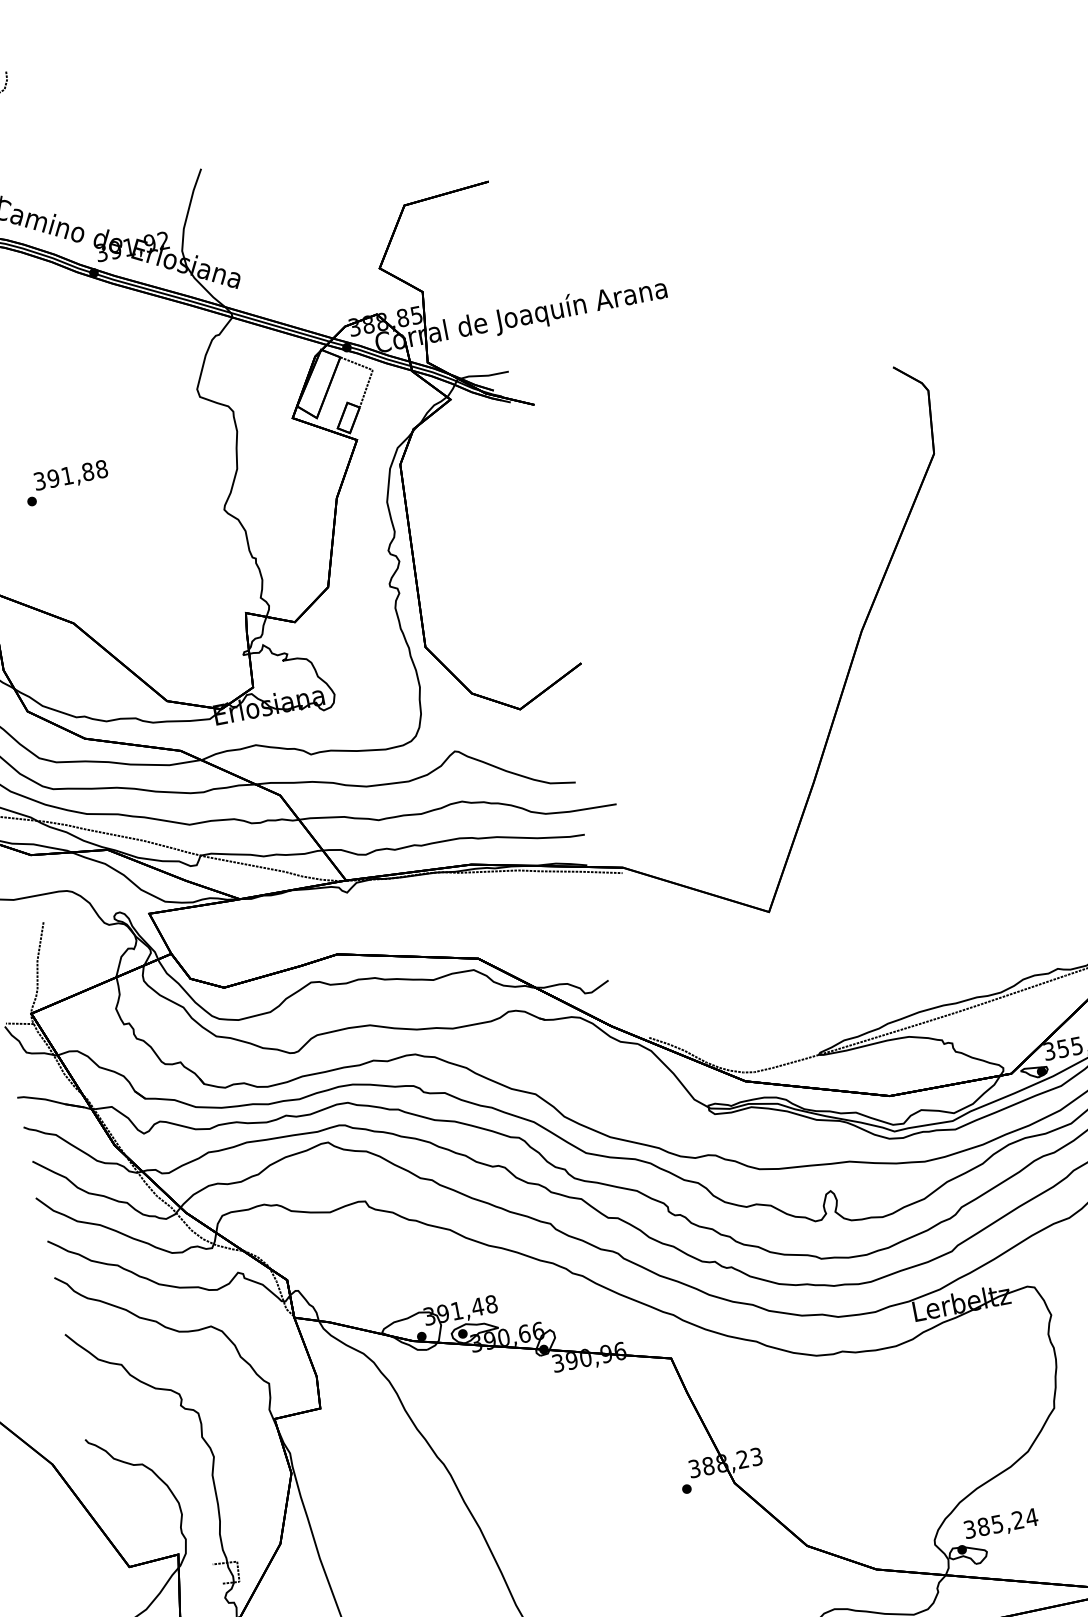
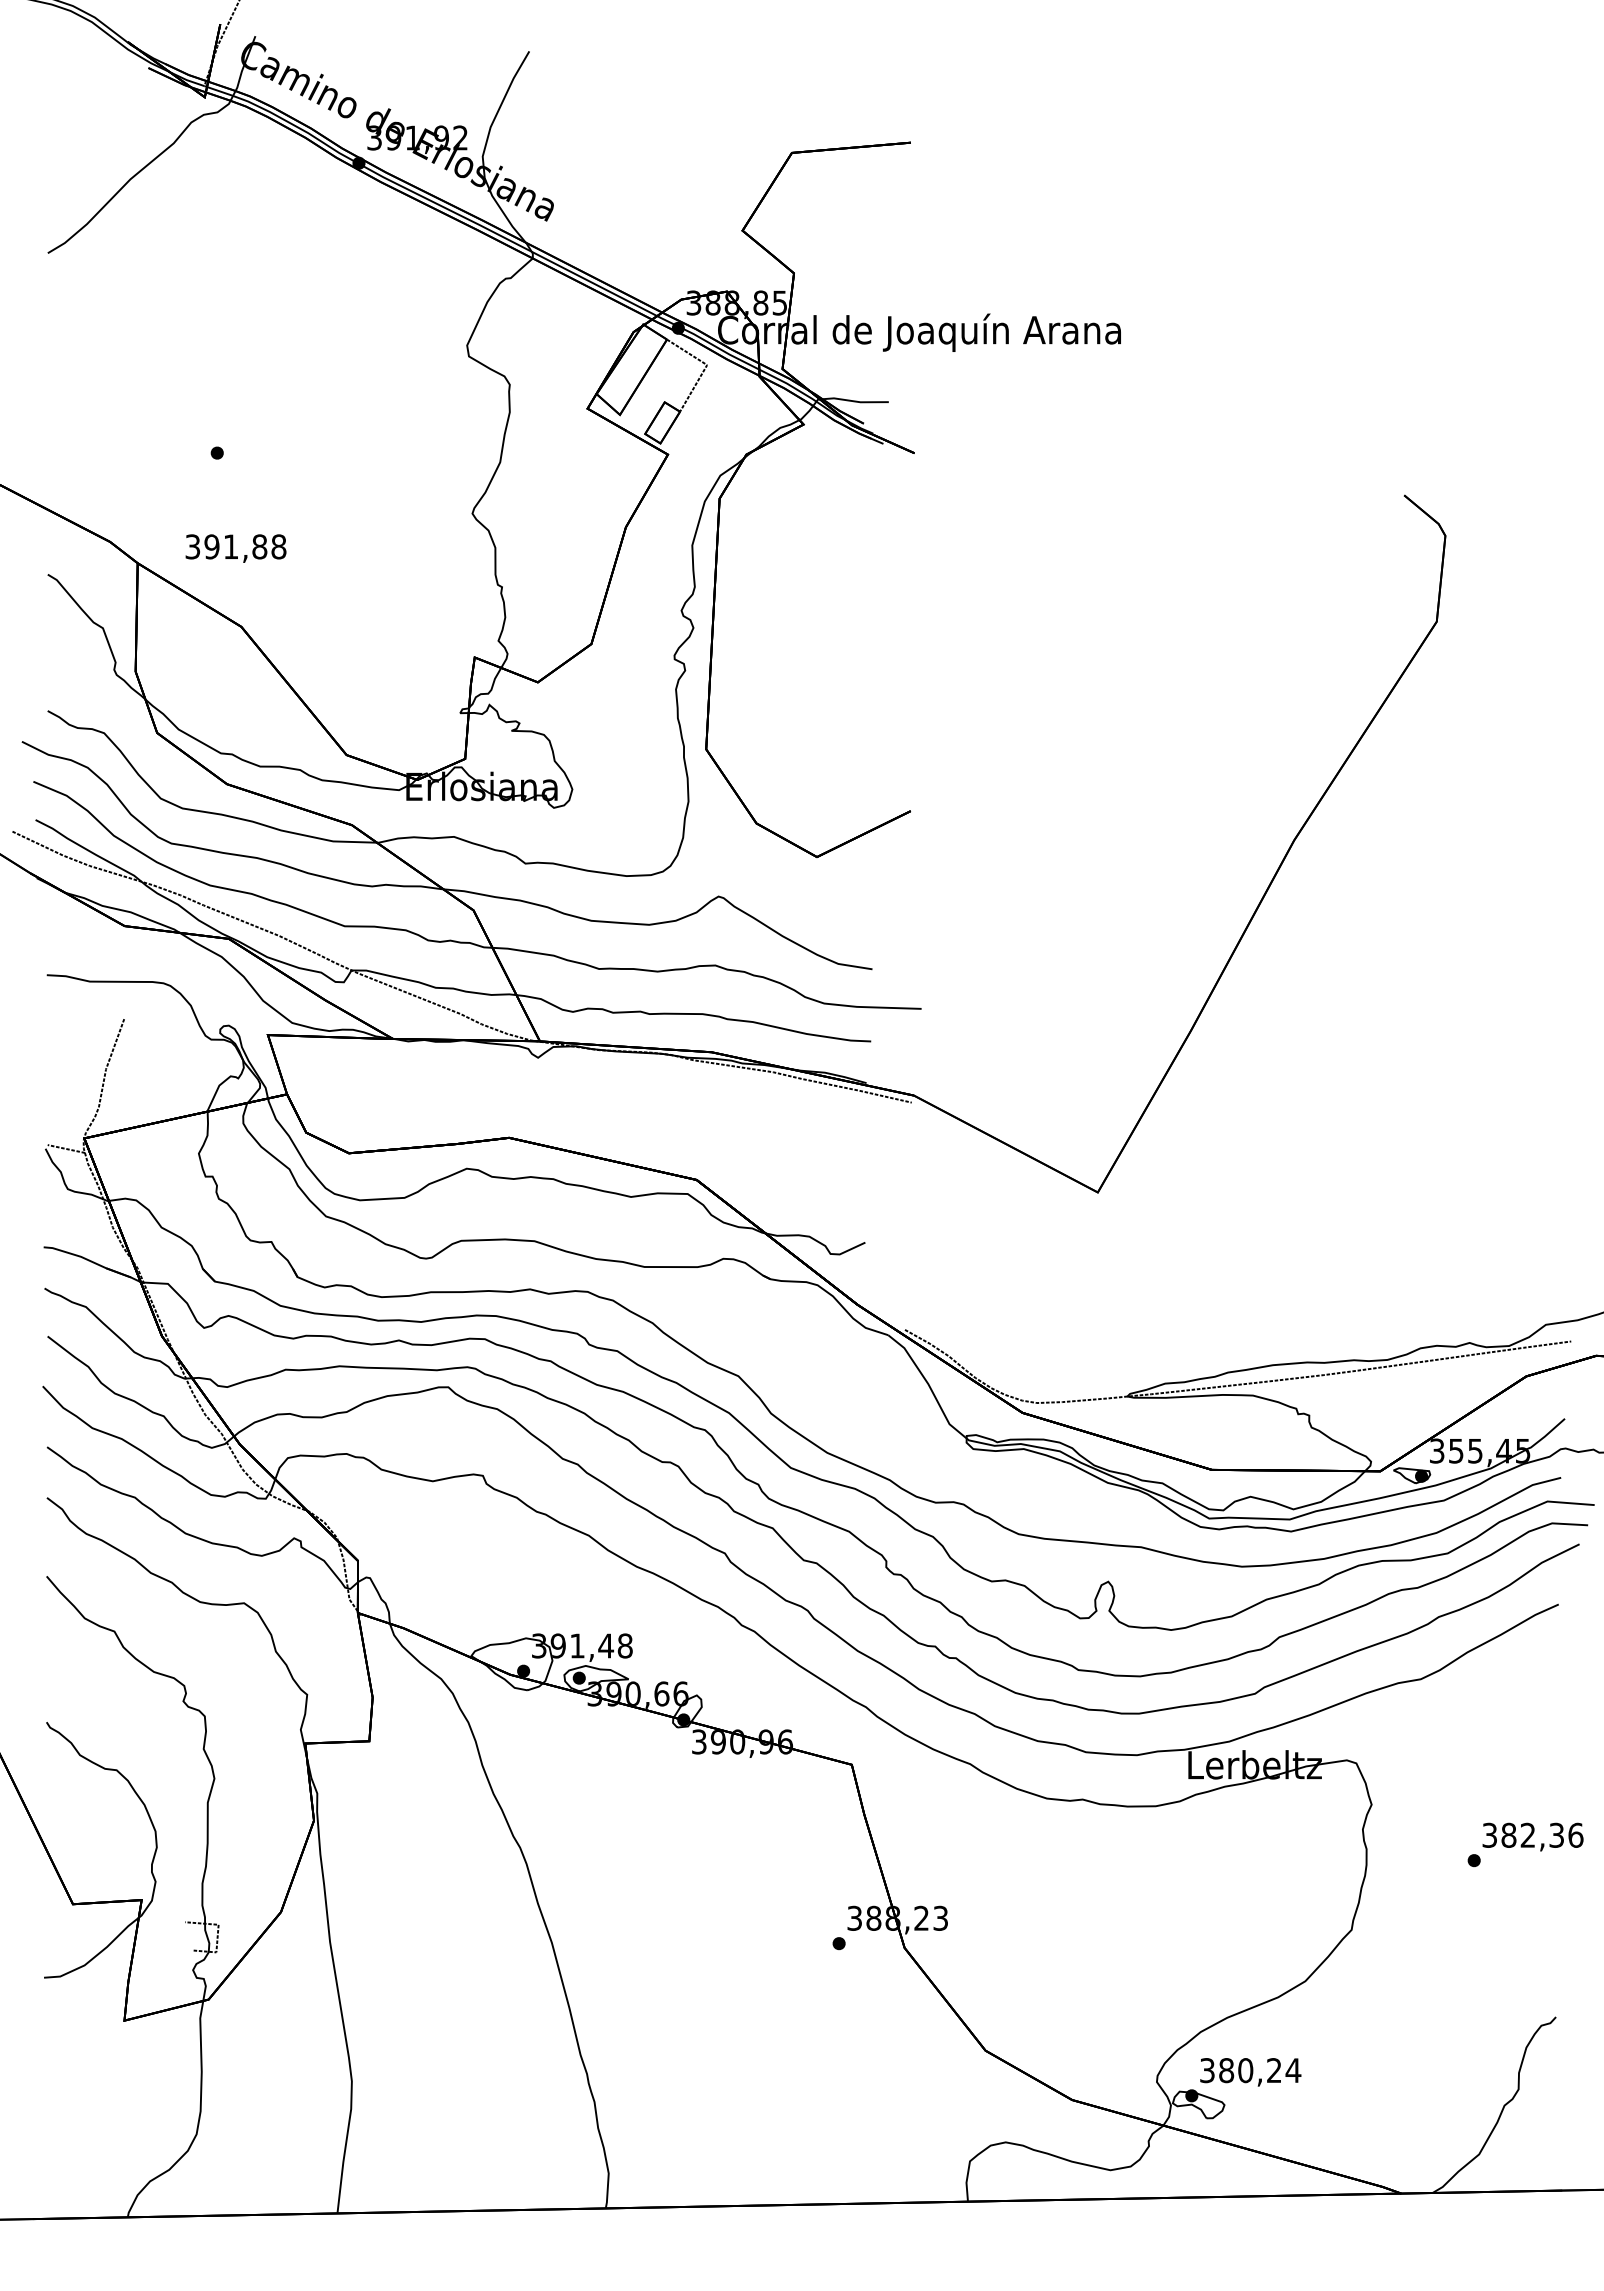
text: (70, 476) -> (235, 548), moved
text: (997, 1524) -> (1245, 2070), 385,24 -> 380,24

